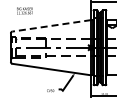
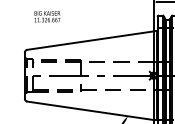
line: (51, 25) -> (90, 40), dashed -> solid

